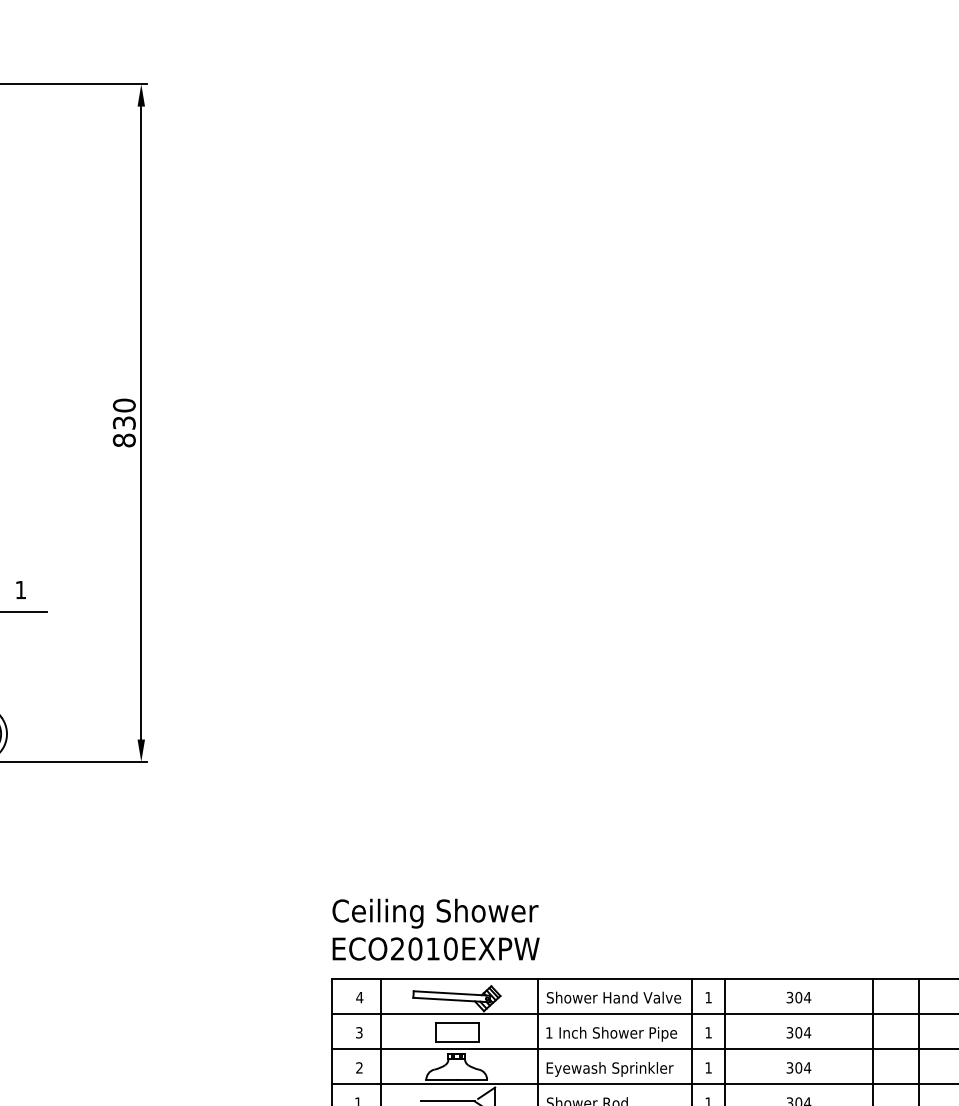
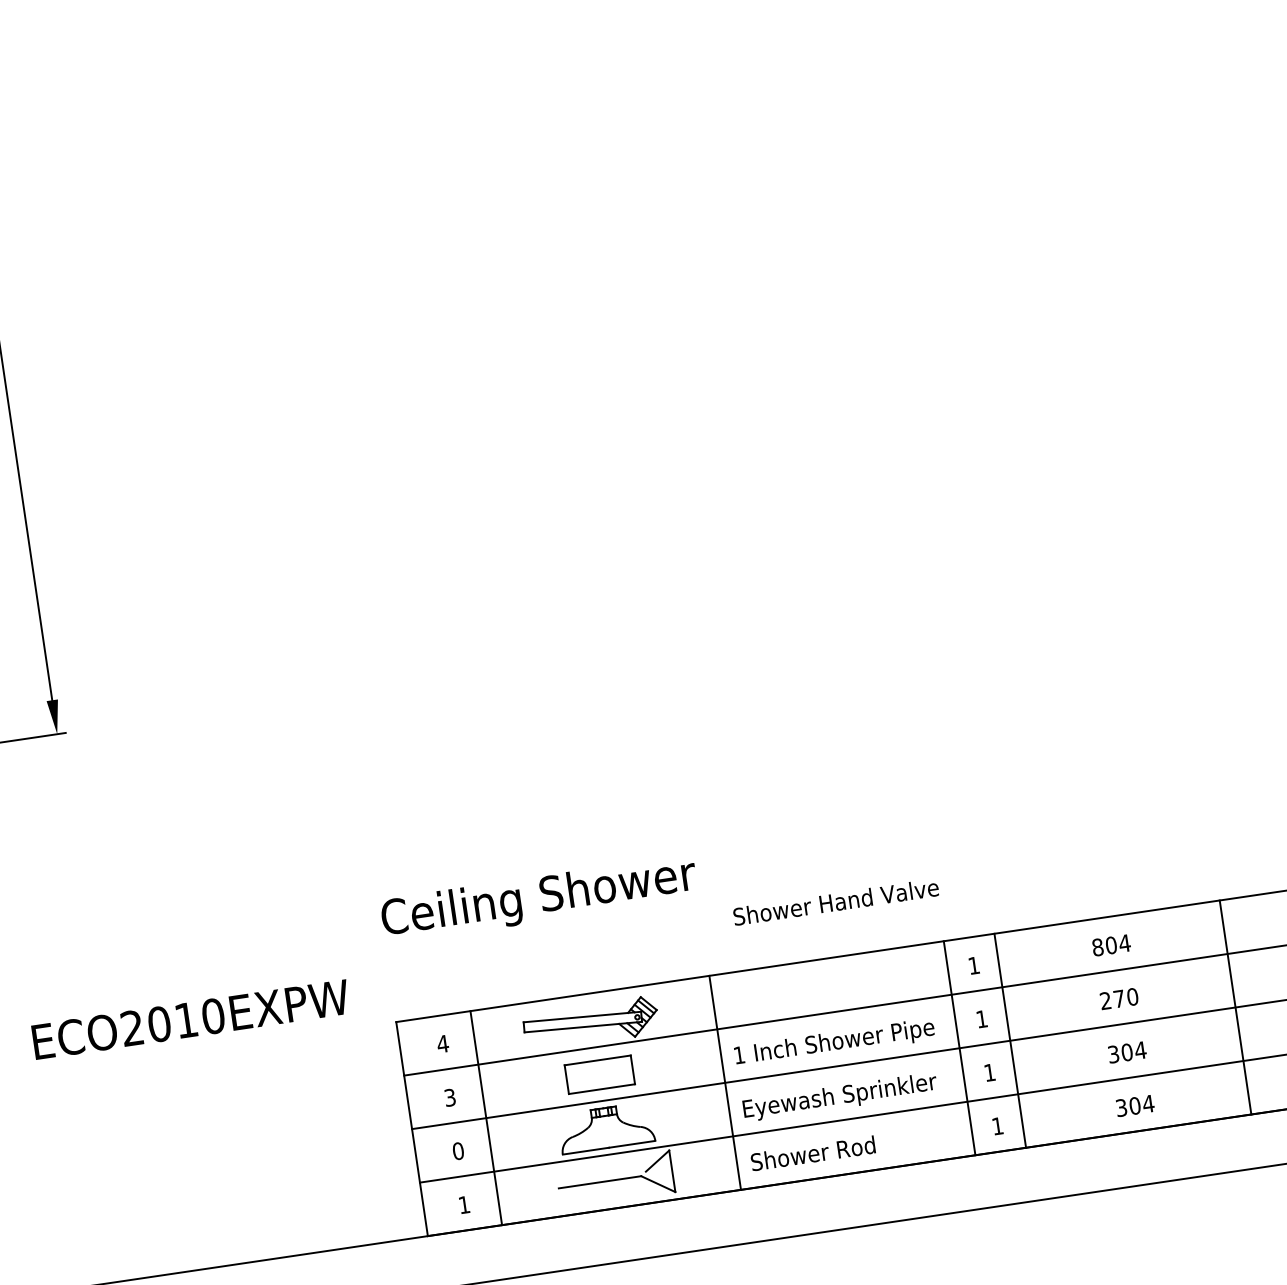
text: (435, 948) -> (189, 1019), moved
text: (613, 997) -> (835, 901), moved
text: (789, 997) -> (1097, 947), 304 -> 804
text: (798, 1032) -> (1118, 998), 304 -> 270
text: (359, 1067) -> (458, 1150), 2 -> 0

